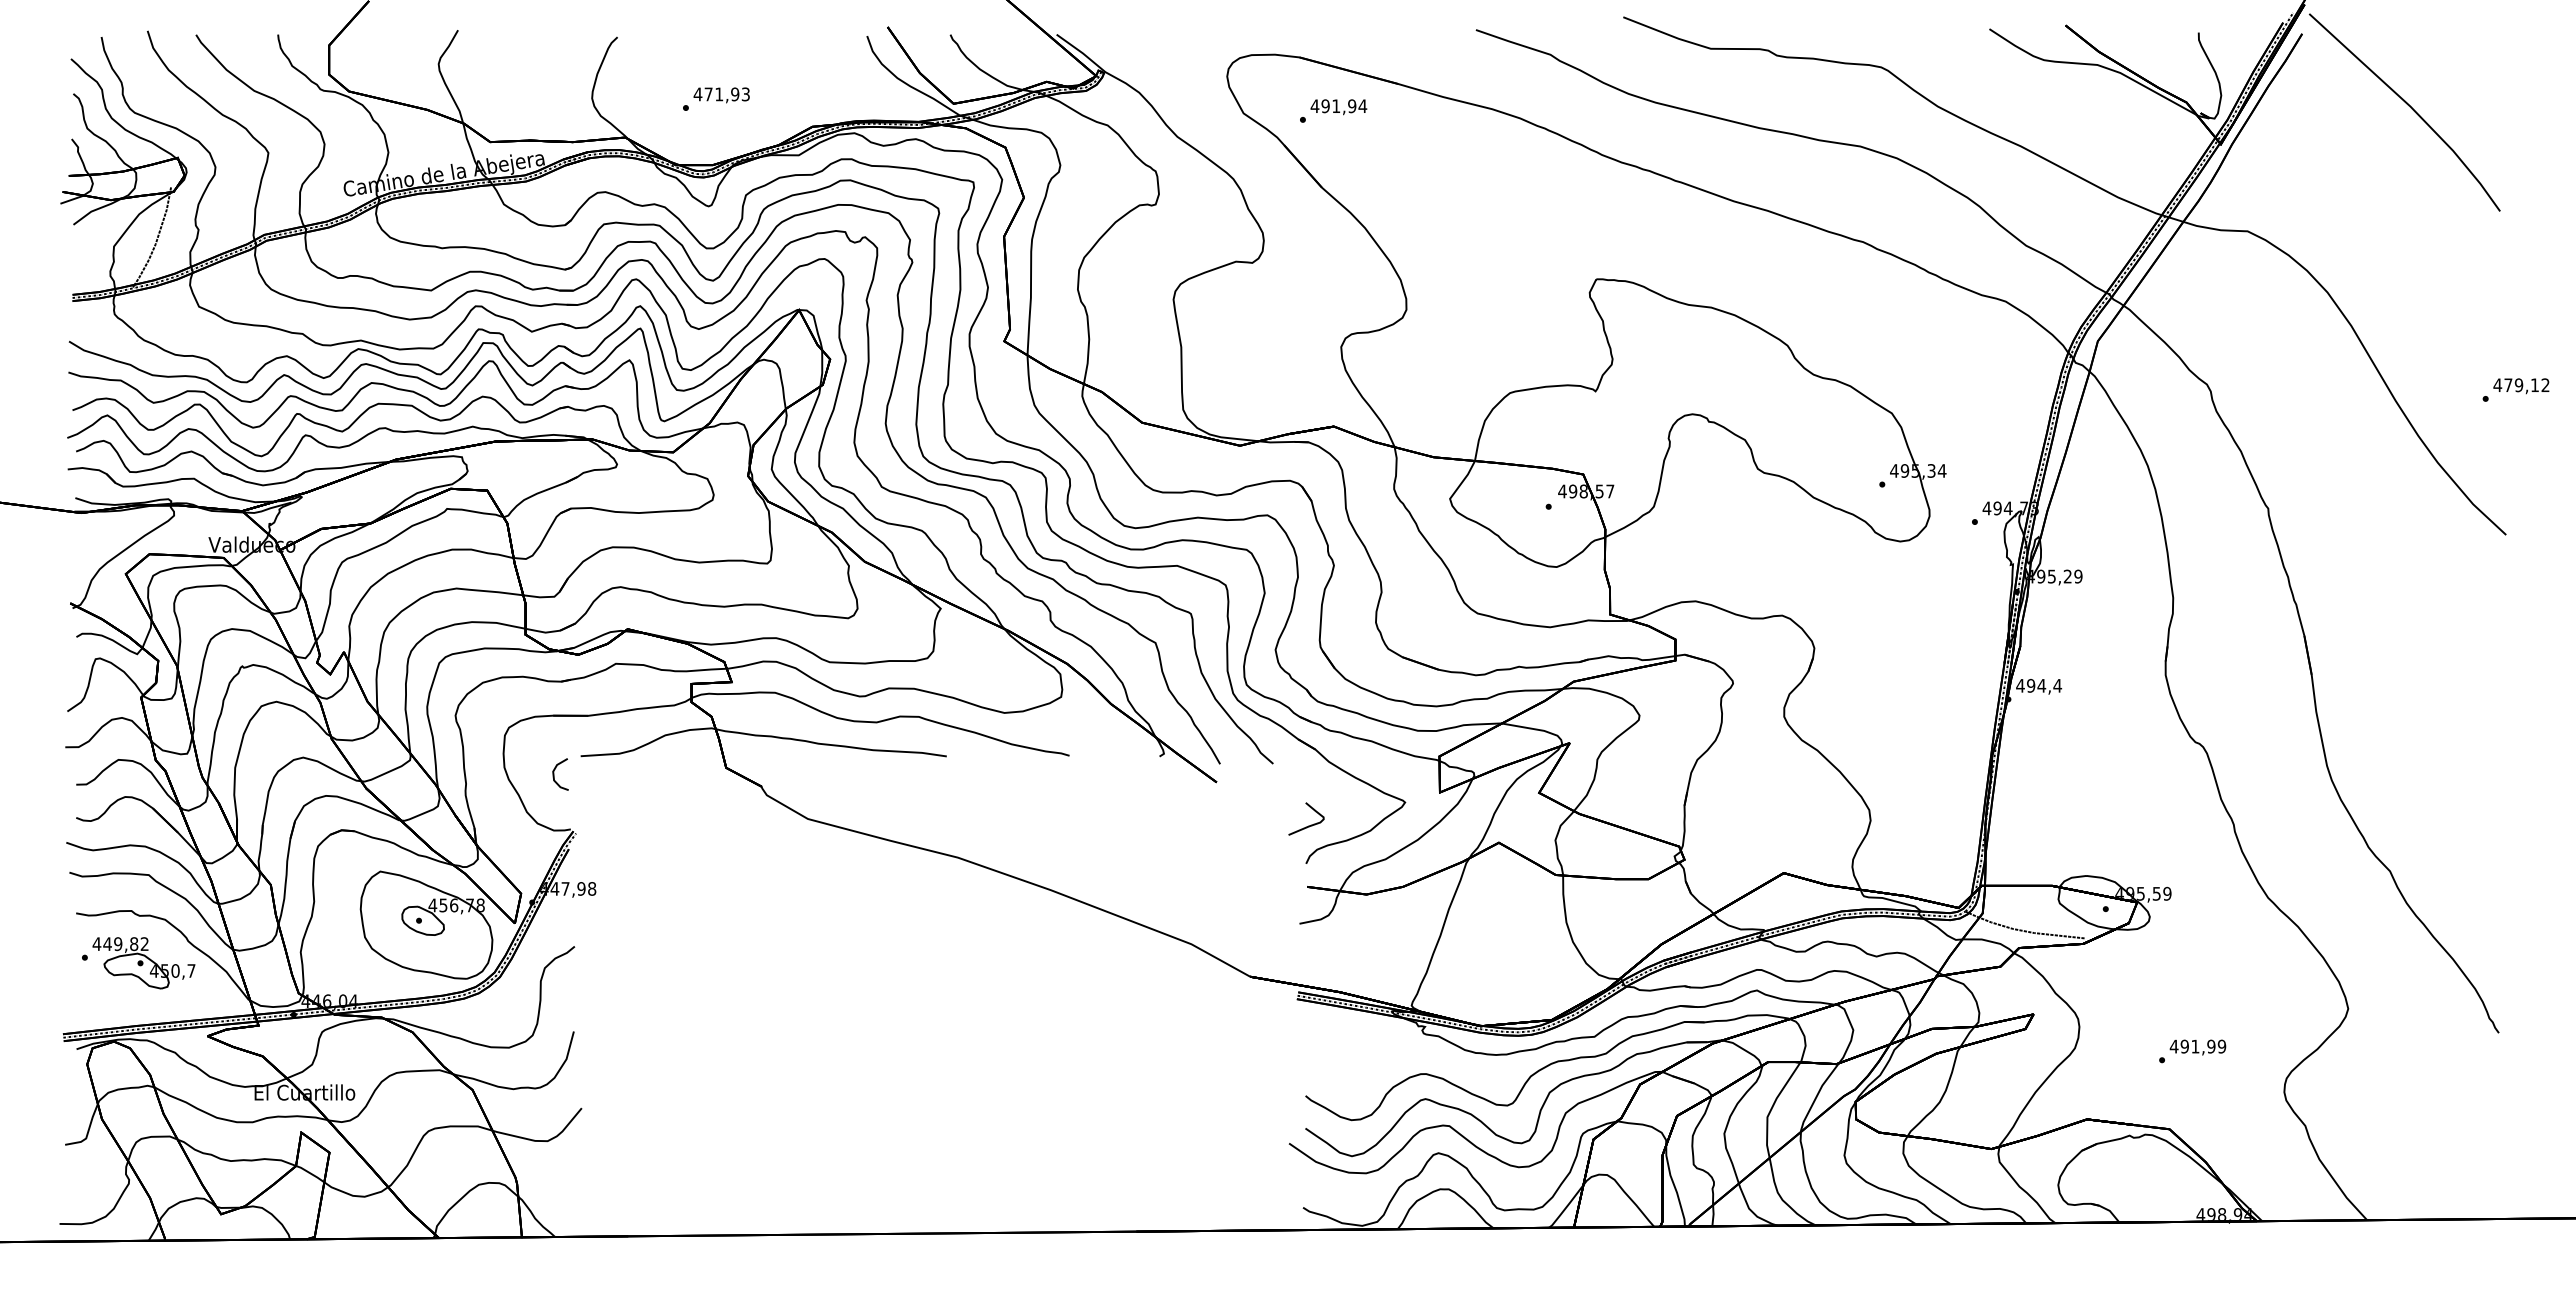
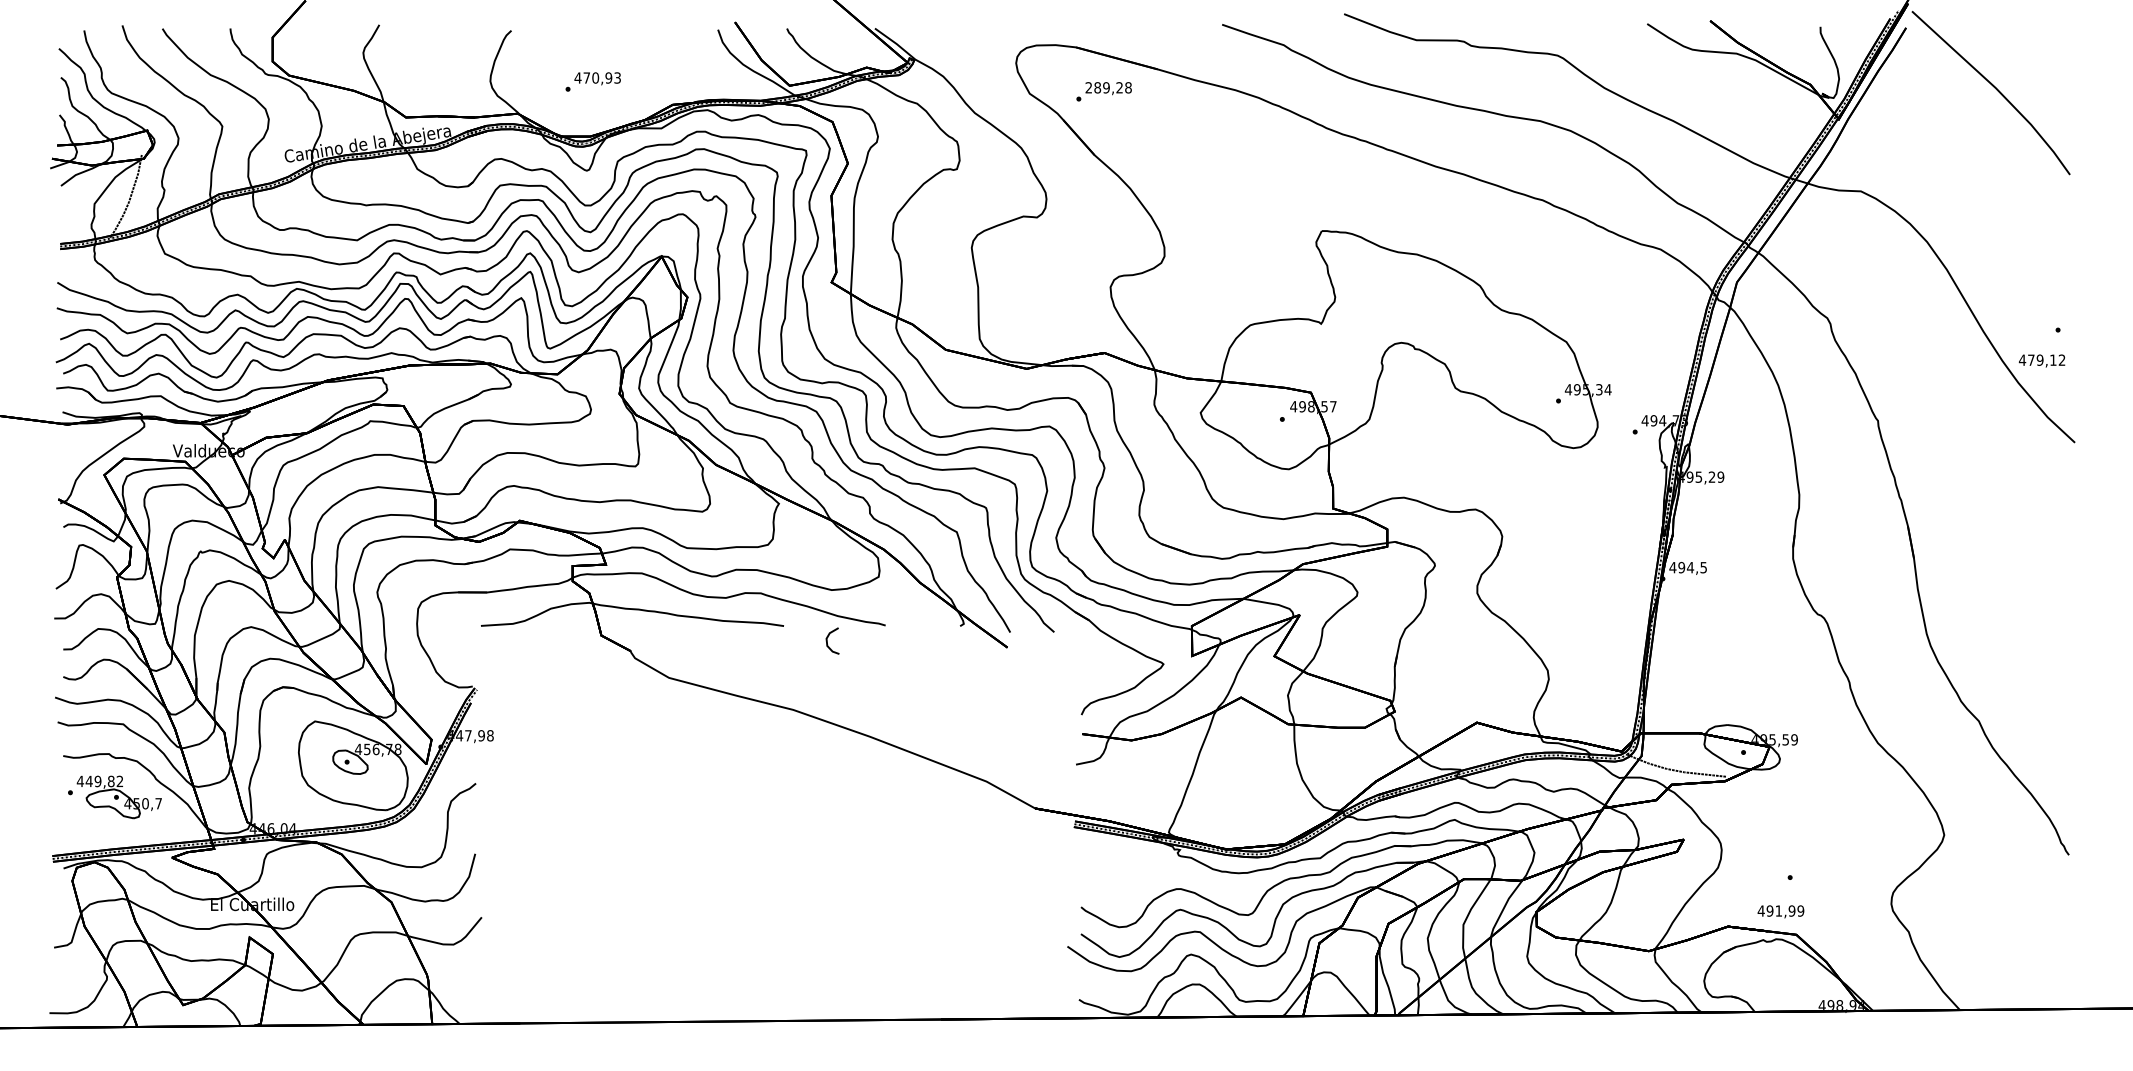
text: (719, 94) -> (595, 78), 471,93 -> 470,93
text: (1338, 106) -> (1108, 88), 491,94 -> 289,28
text: (2521, 386) -> (2042, 361), moved
text: (2057, 685) -> (1703, 567), 494,4 -> 494,5
curve: (554, 774) -> (827, 641), moved
curve: (1308, 825) -> (1083, 683), removed
text: (2197, 1047) -> (1780, 911), moved

